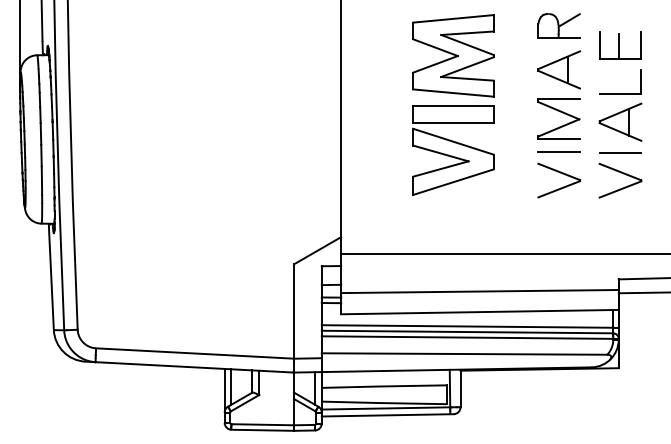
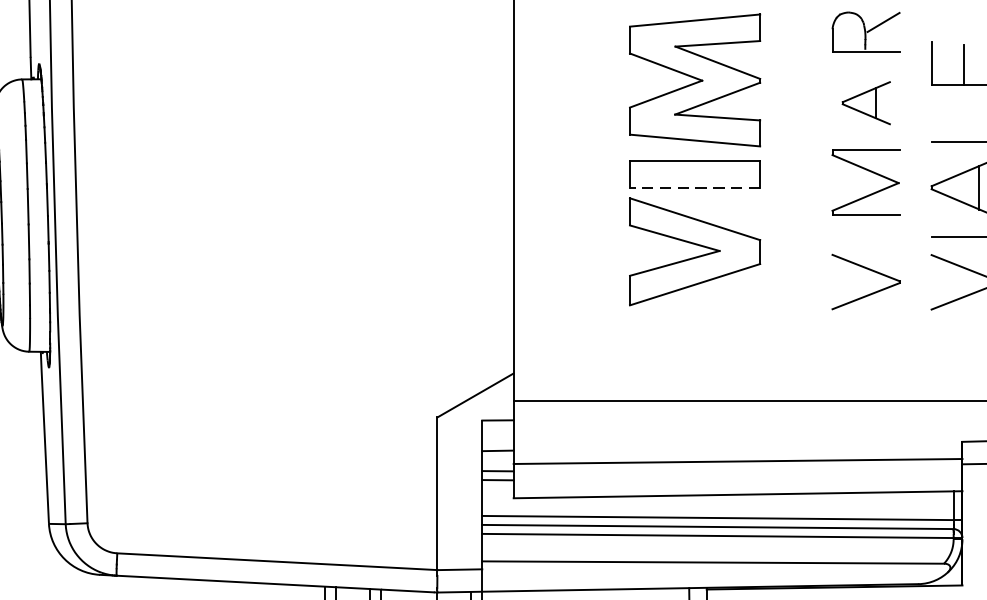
part: (559, 69) -> (866, 102), size x0.7
line: (452, 122) -> (693, 188), solid -> dashed
line: (559, 152) -> (866, 236), removed

